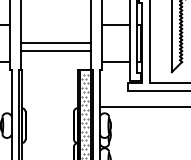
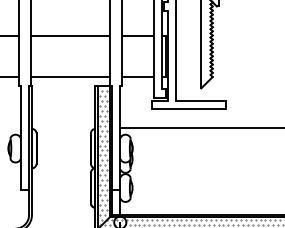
line: (55, 42) -> (70, 35), moved
line: (55, 50) -> (70, 77), moved

